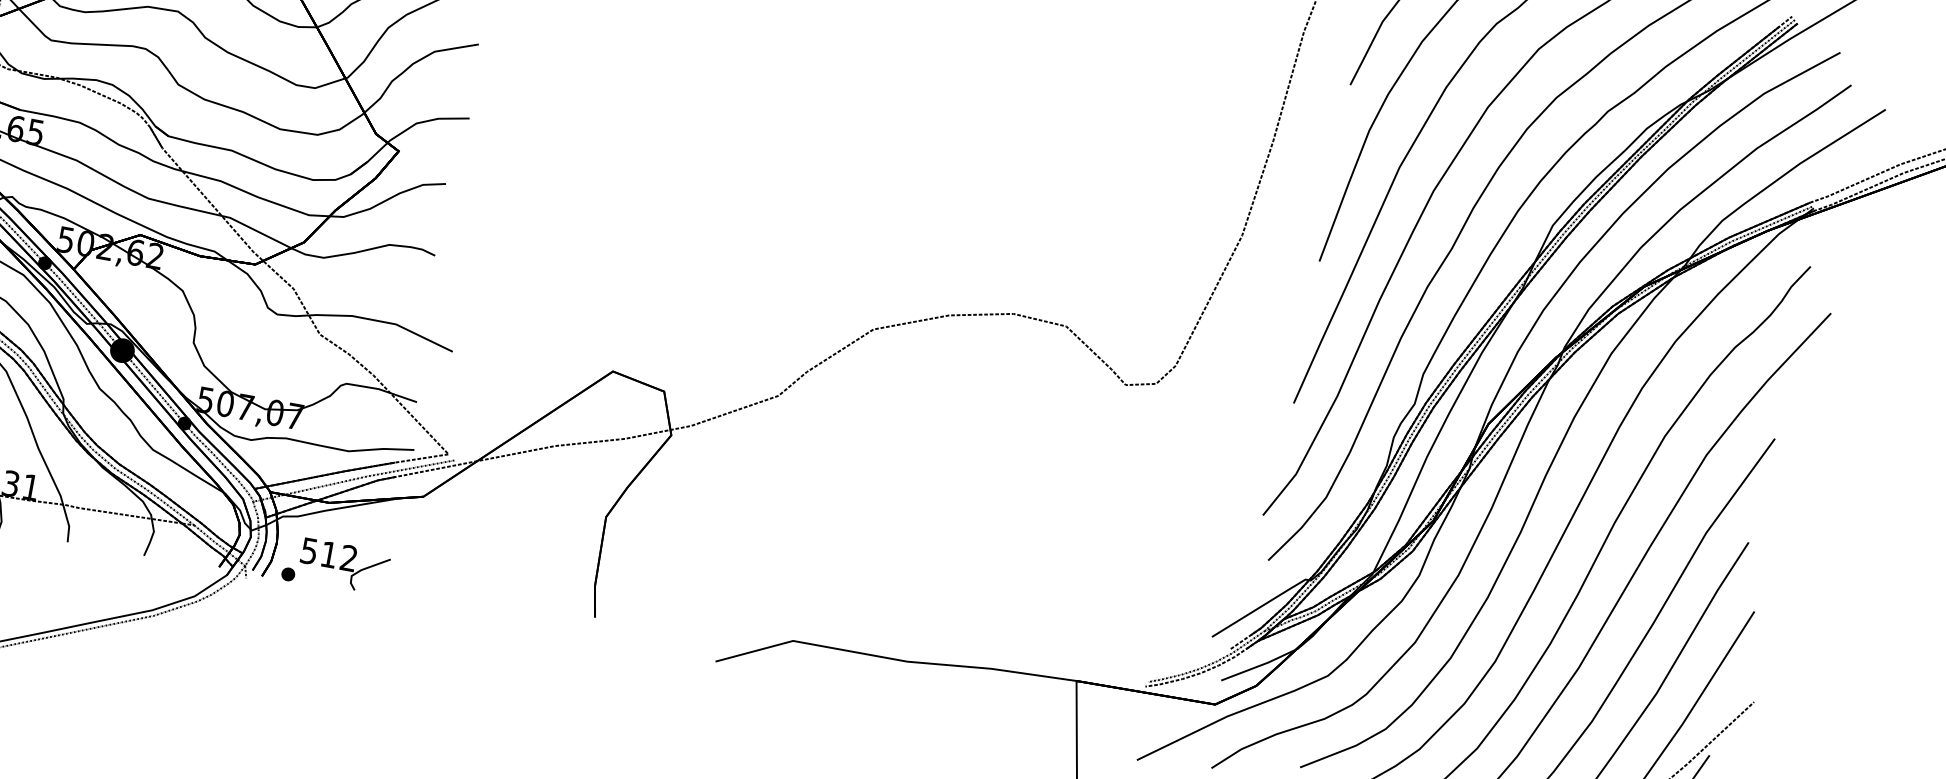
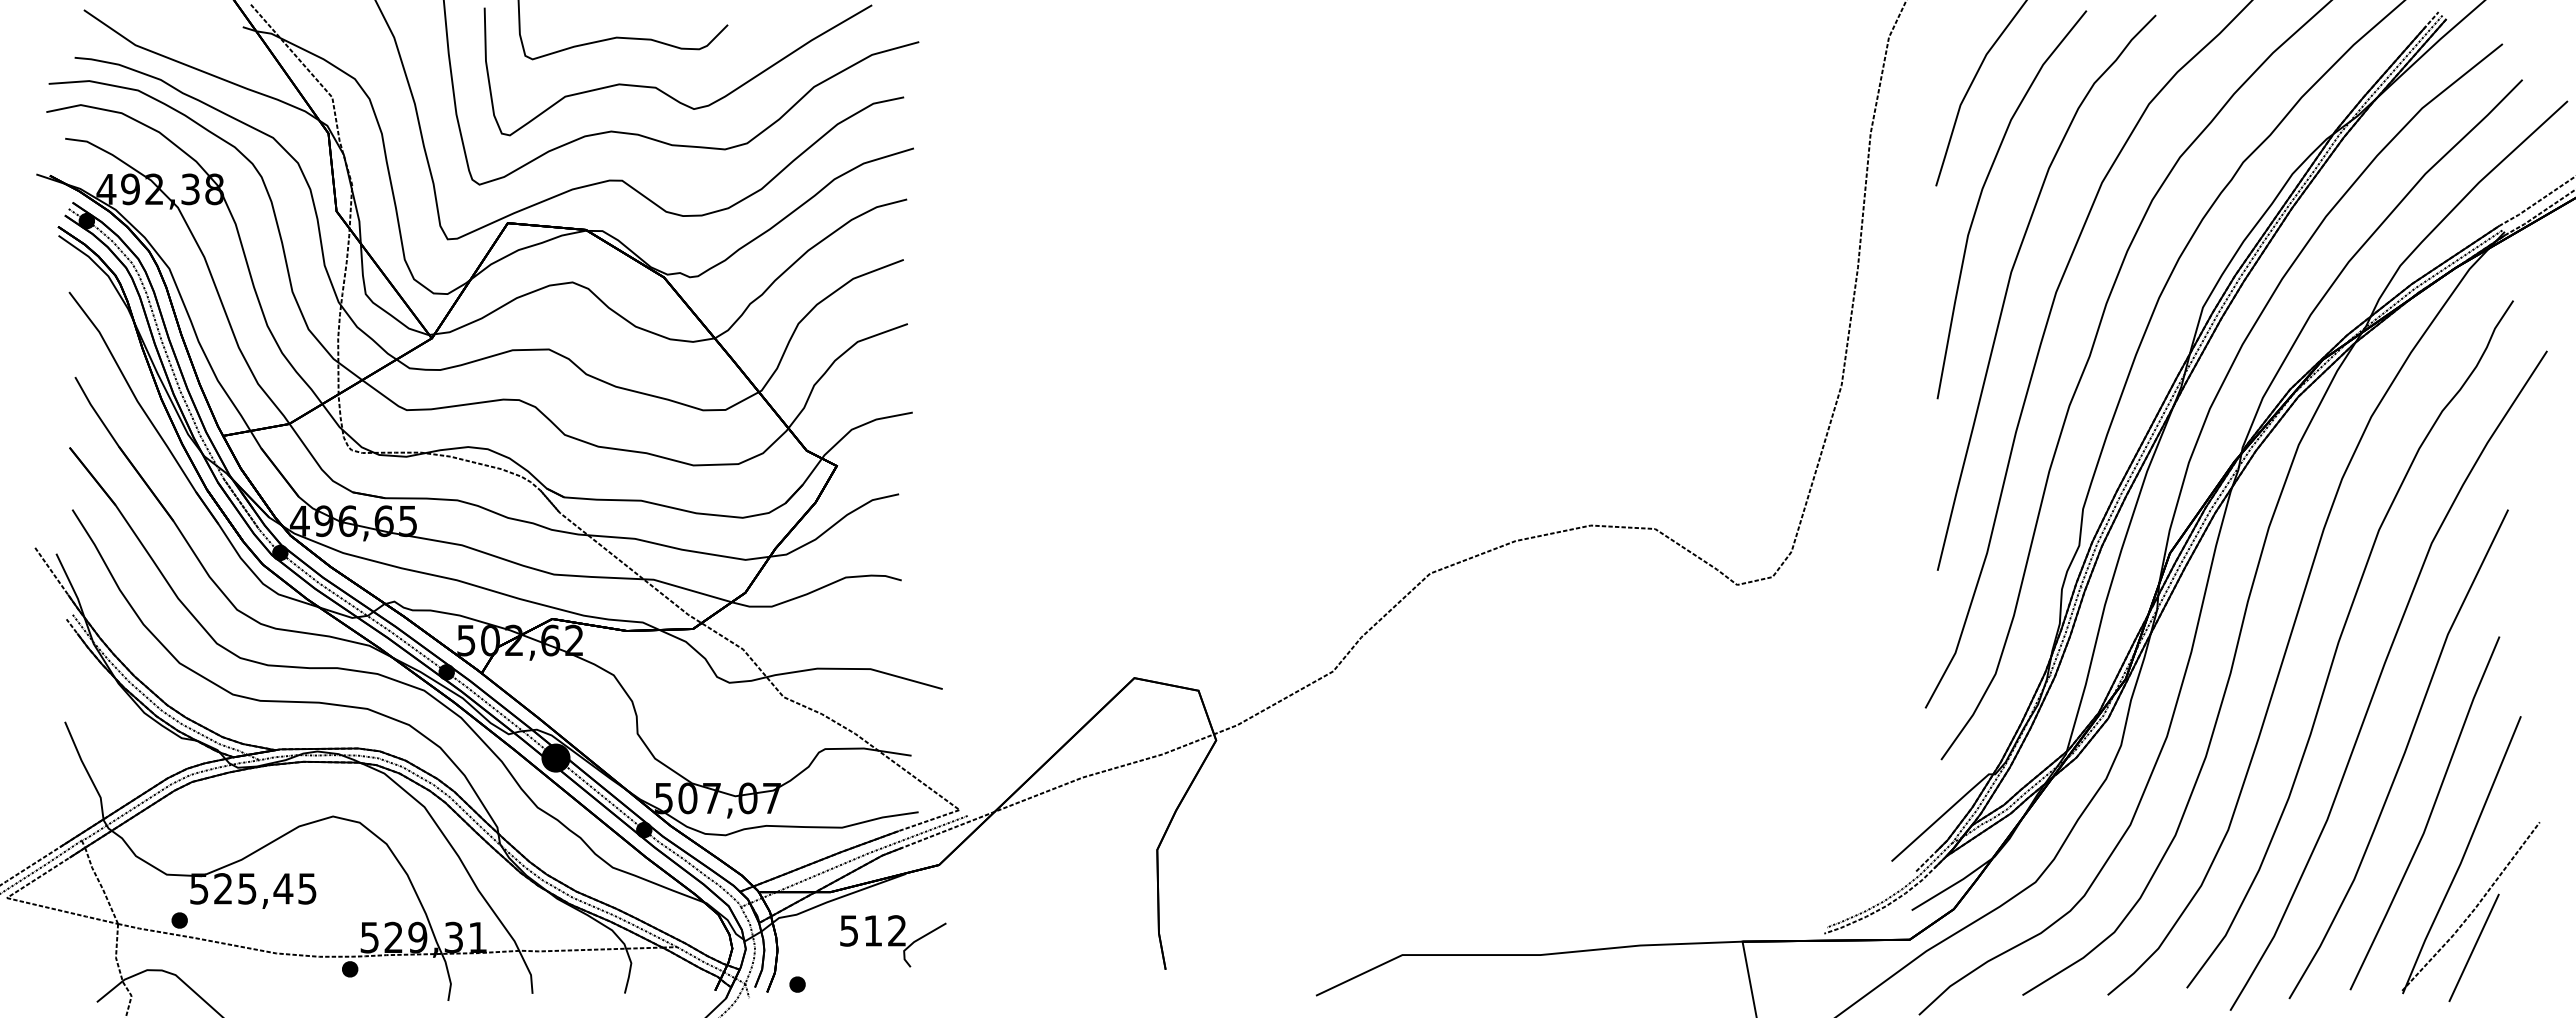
part: (344, 566) -> (893, 941), moved

